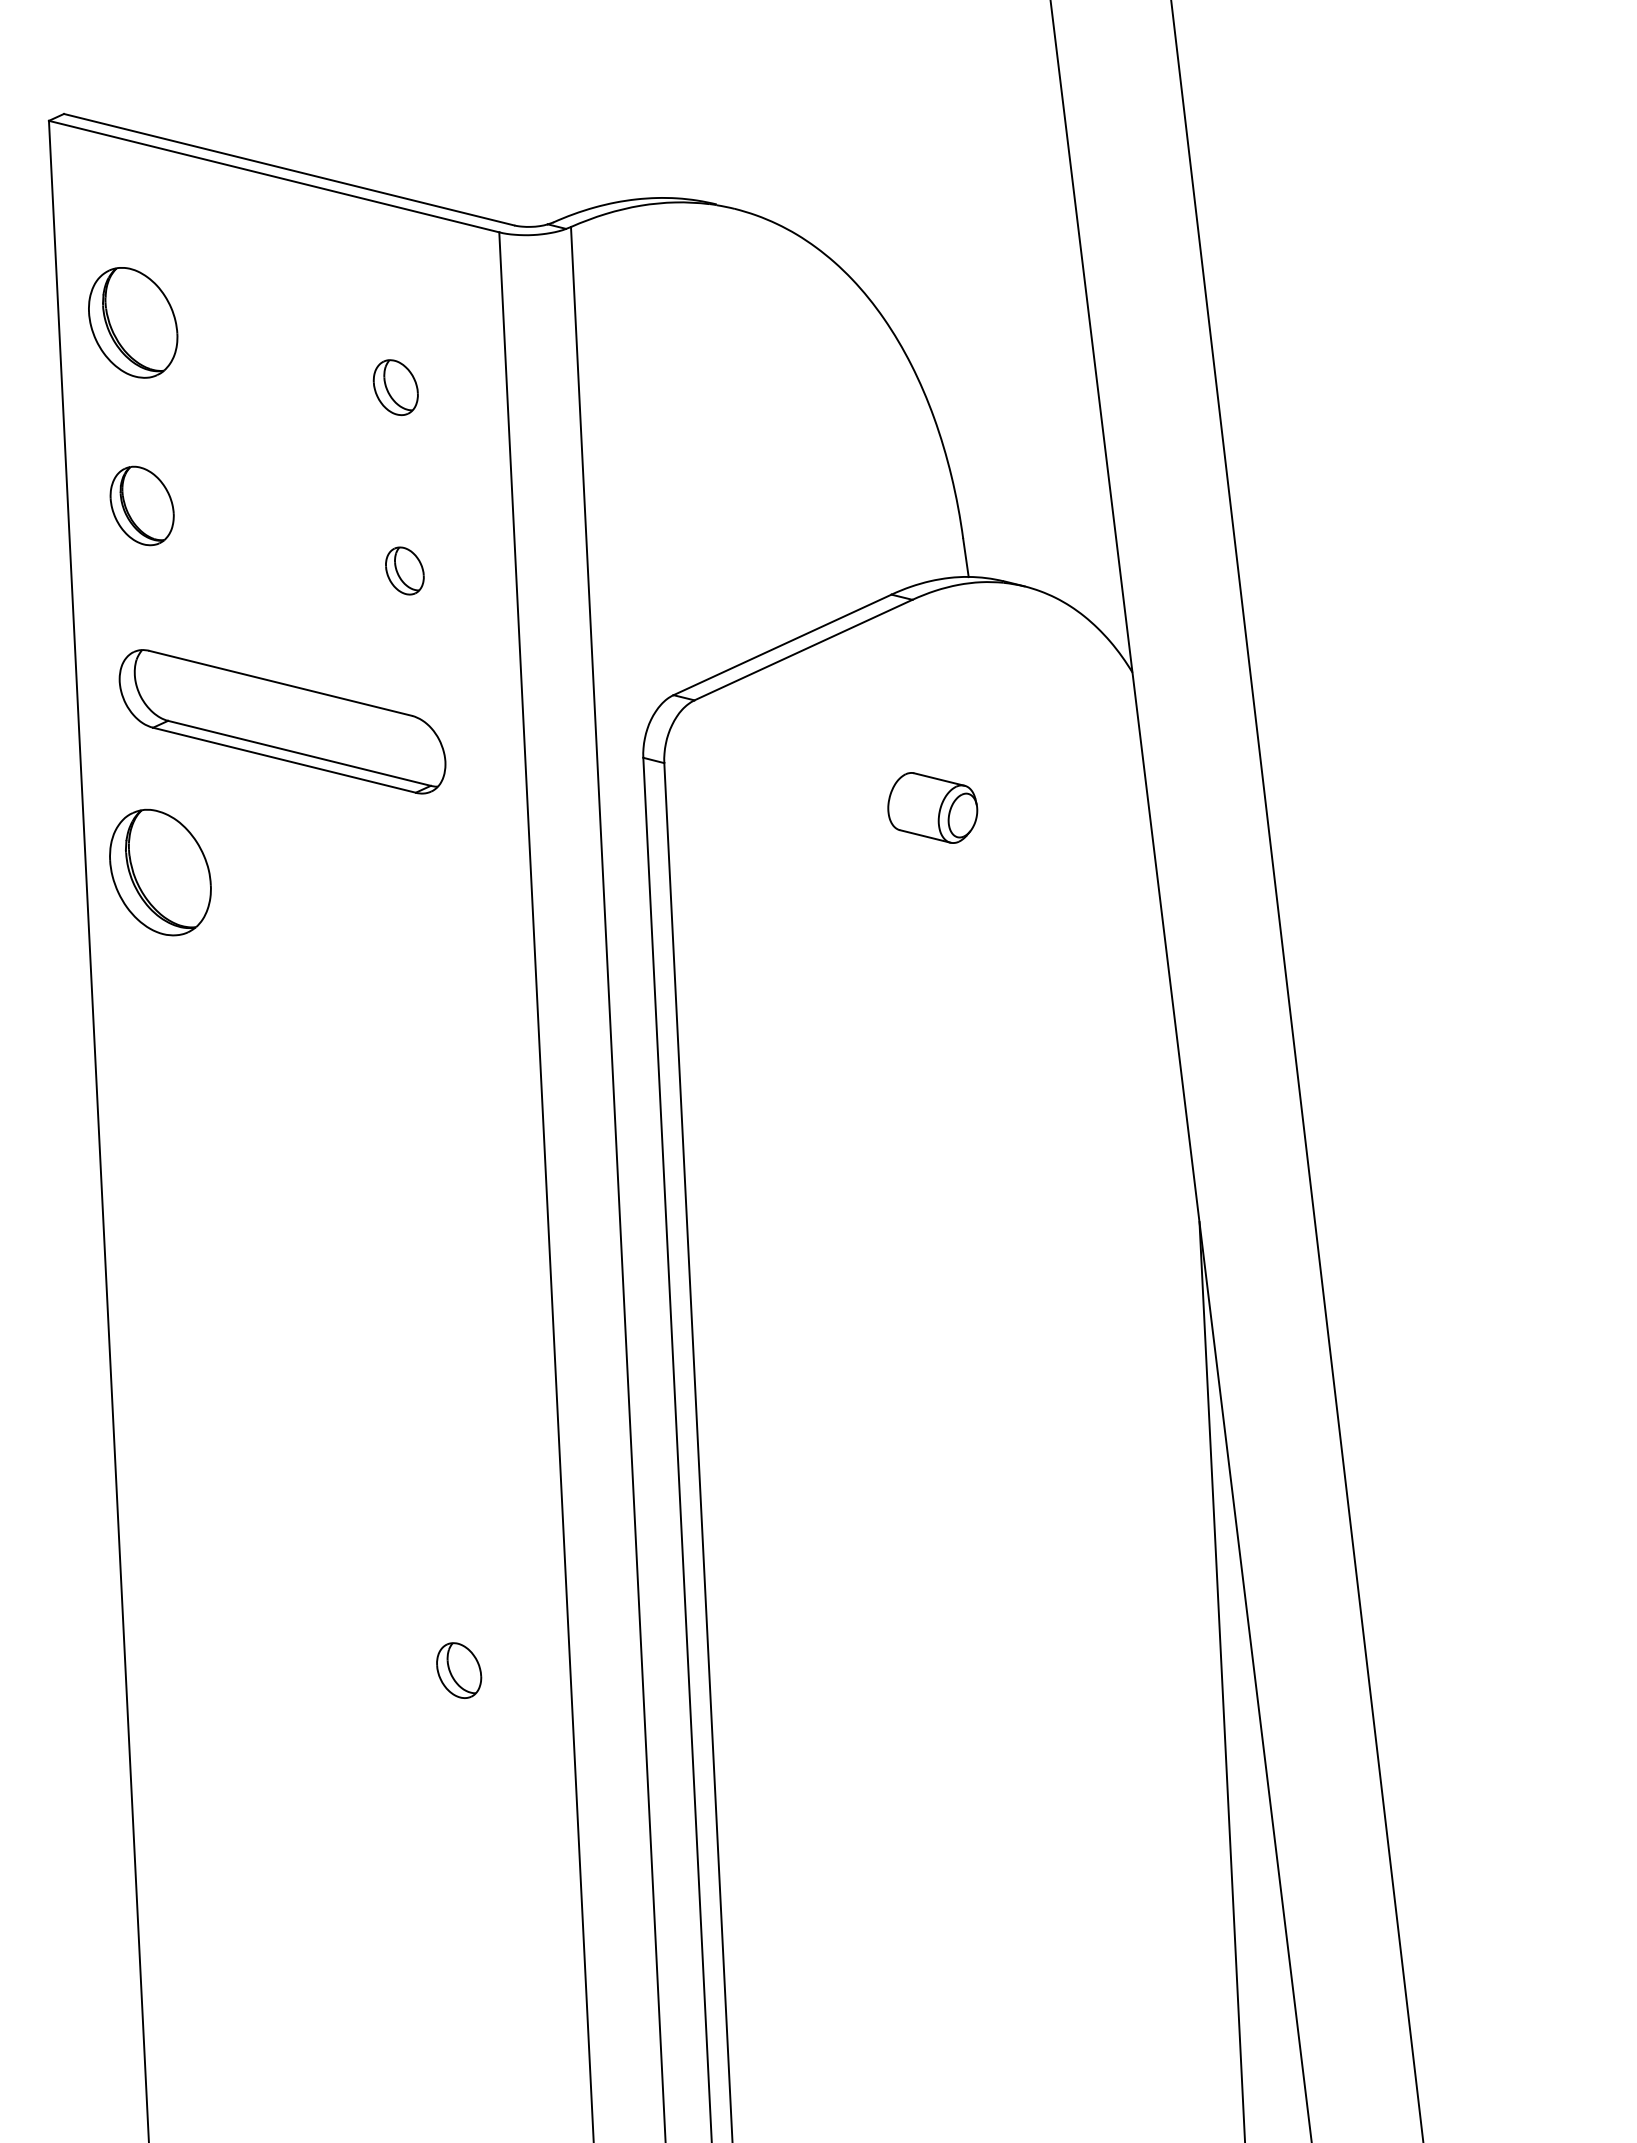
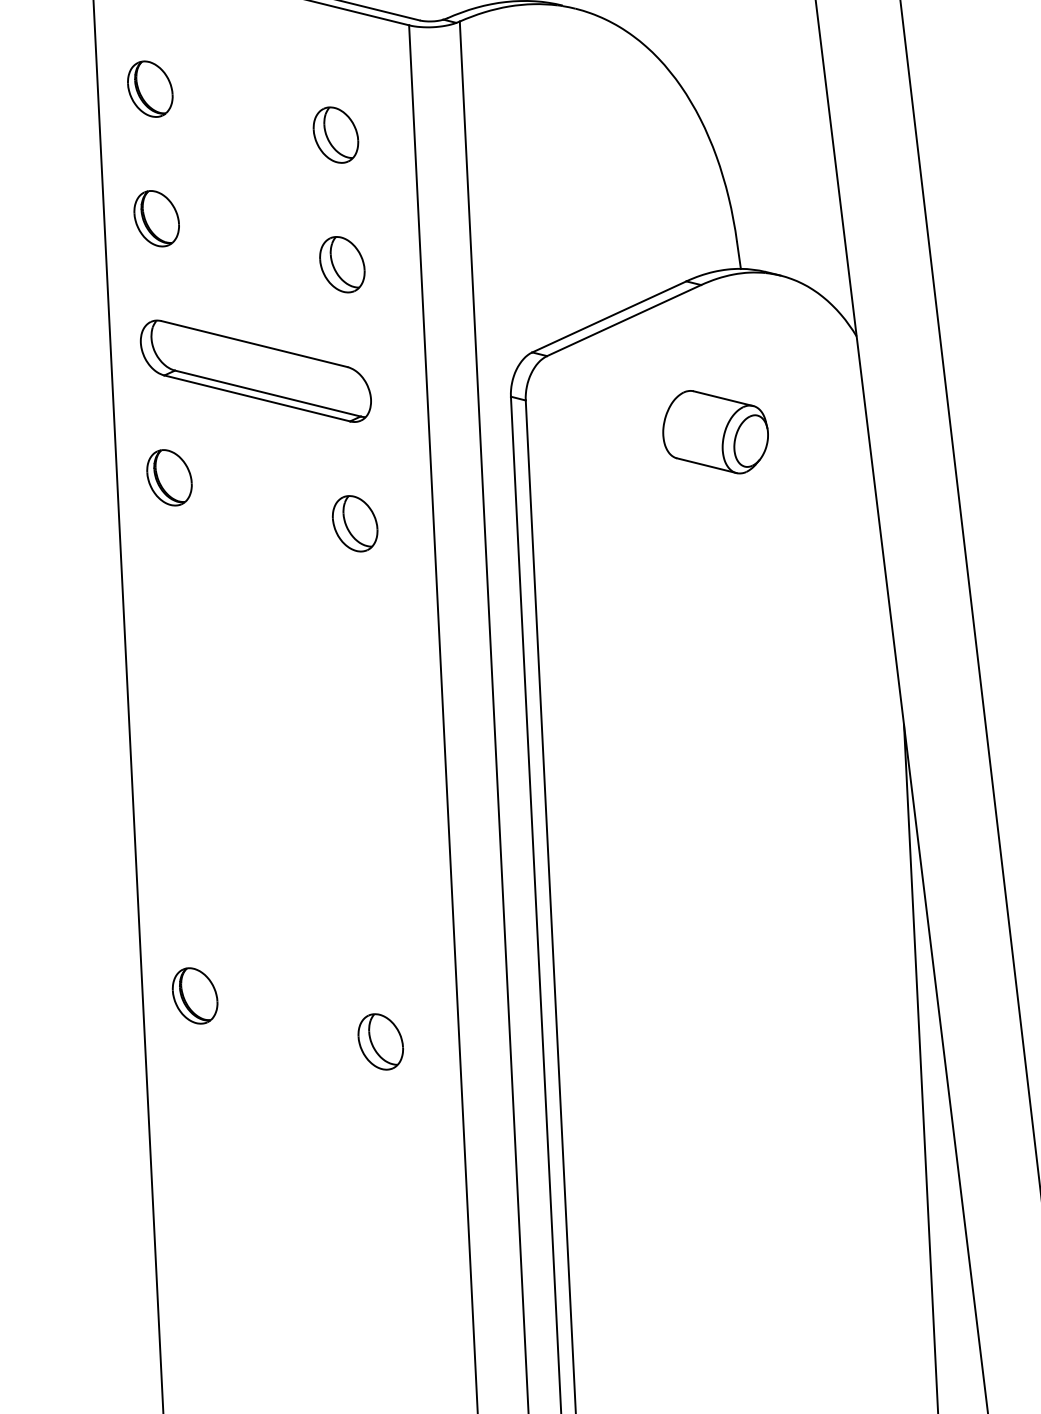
part: (132, 322) -> (149, 89), size x0.71
part: (395, 387) -> (335, 134), size x1.43
part: (404, 570) -> (342, 264), size x1.67
part: (932, 807) -> (715, 431), size x1.67
part: (159, 872) -> (168, 477), size x0.62
part: (422, 937) -> (354, 523), added
part: (196, 1605) -> (195, 995), added
part: (458, 1670) -> (380, 1041), size x1.43

